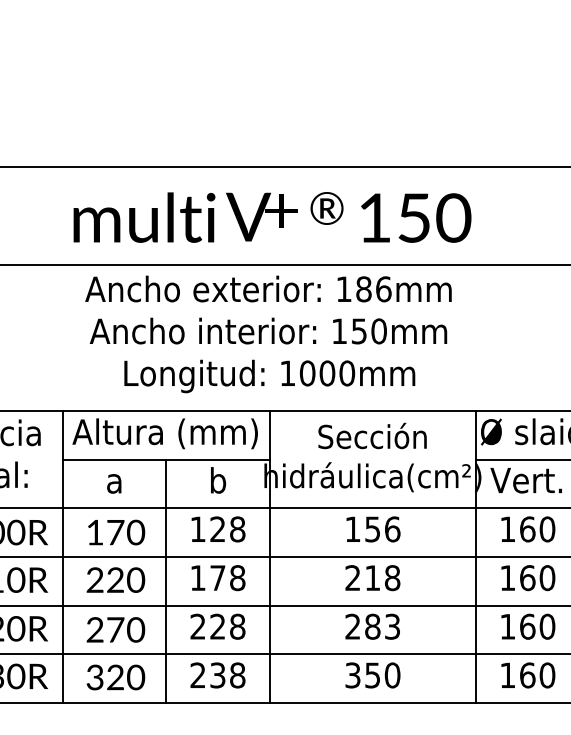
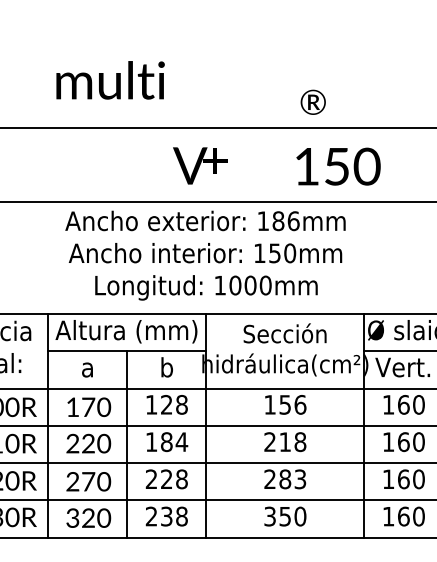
text: (326, 207) -> (312, 101), moved
text: (144, 217) -> (110, 80), moved
text: (416, 217) -> (338, 166), moved
text: (227, 578) -> (174, 442), 178 -> 184

